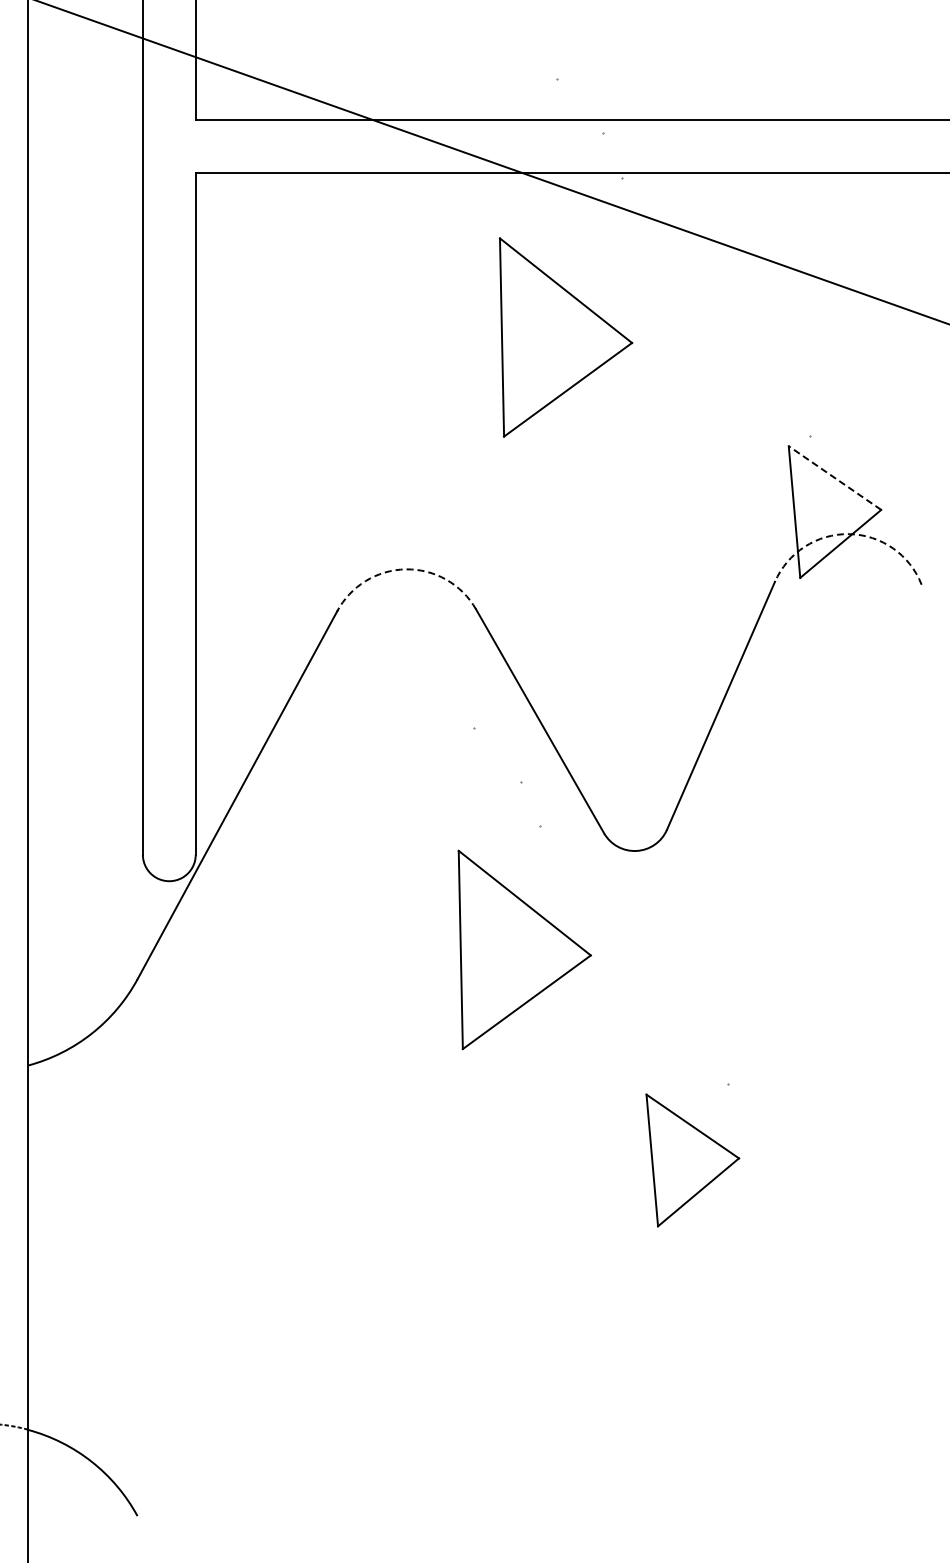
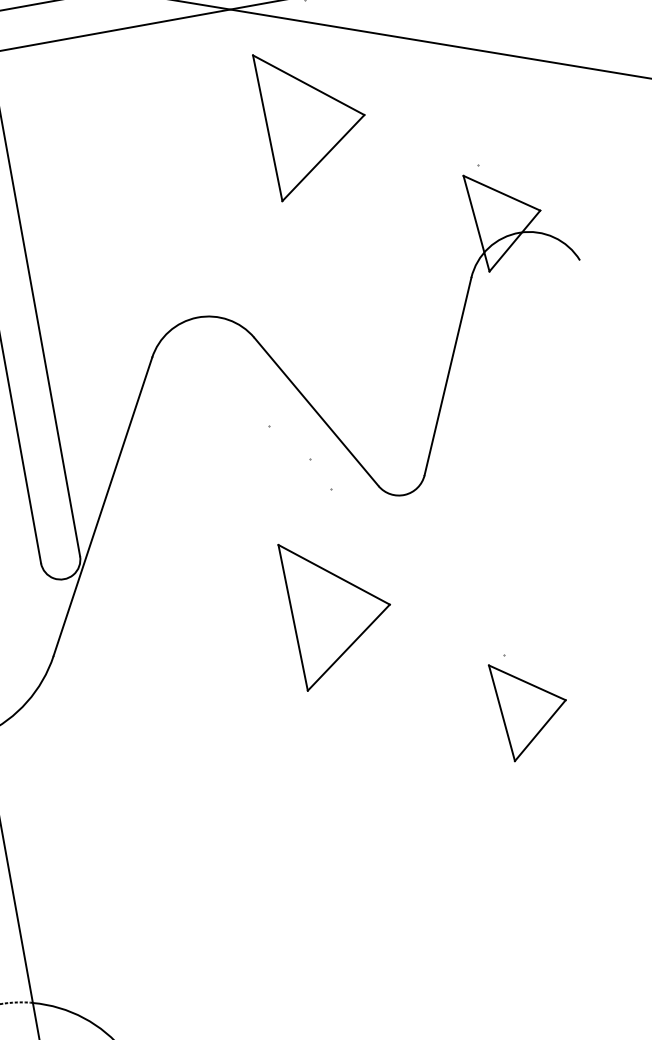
part: (565, 337) -> (314, 119), moved
line: (834, 477) -> (501, 192), dashed -> solid
arc: (849, 534) -> (520, 232), dashed -> solid
arc: (405, 569) -> (197, 317), dashed -> solid
part: (524, 949) -> (340, 609), moved
part: (692, 1160) -> (531, 707), moved

